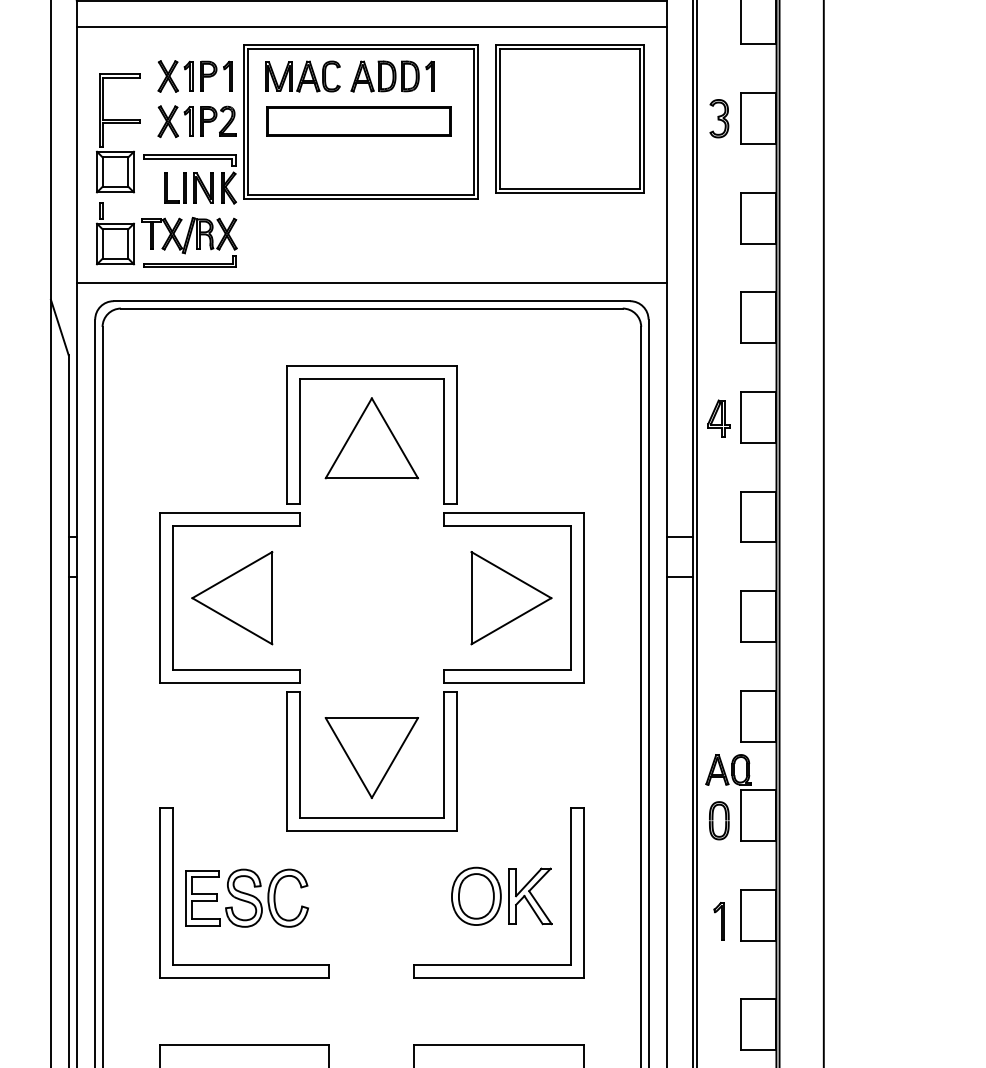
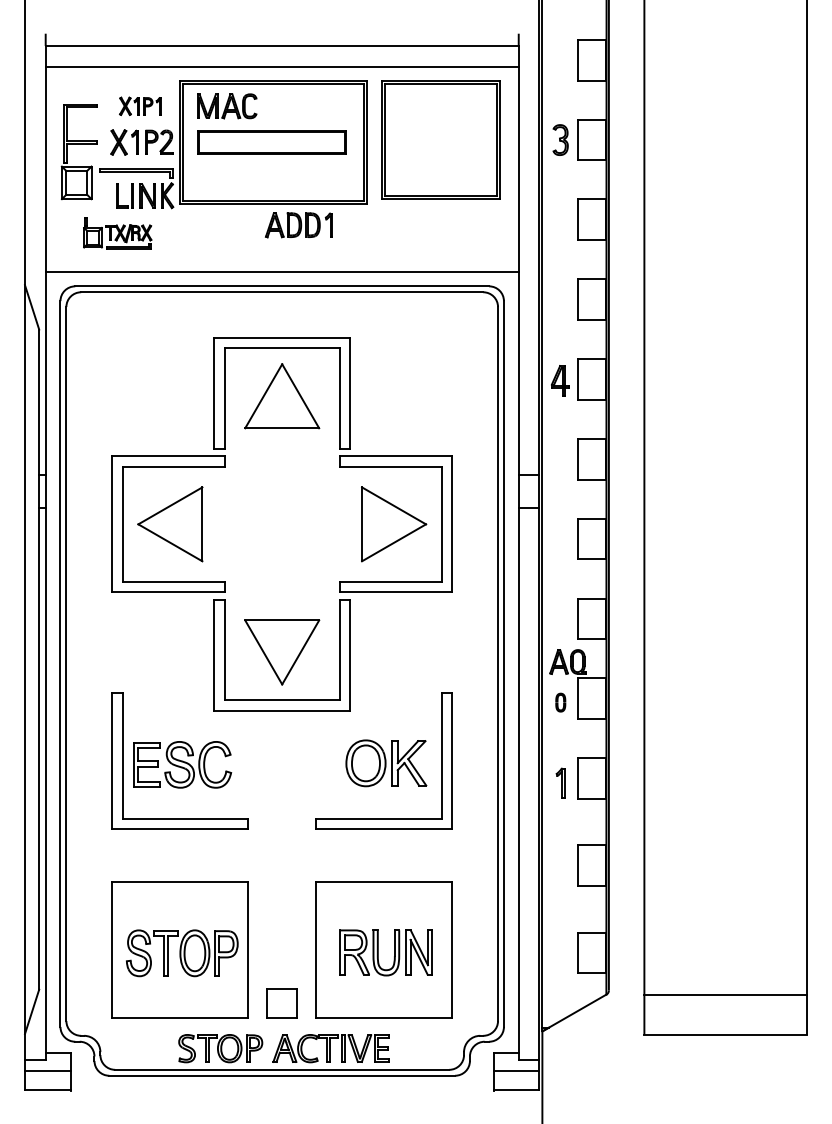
part: (195, 76) -> (140, 106), size x0.7
part: (392, 76) -> (298, 225), moved
part: (166, 235) -> (117, 233), size x0.6
part: (719, 820) -> (560, 702), size x0.6

